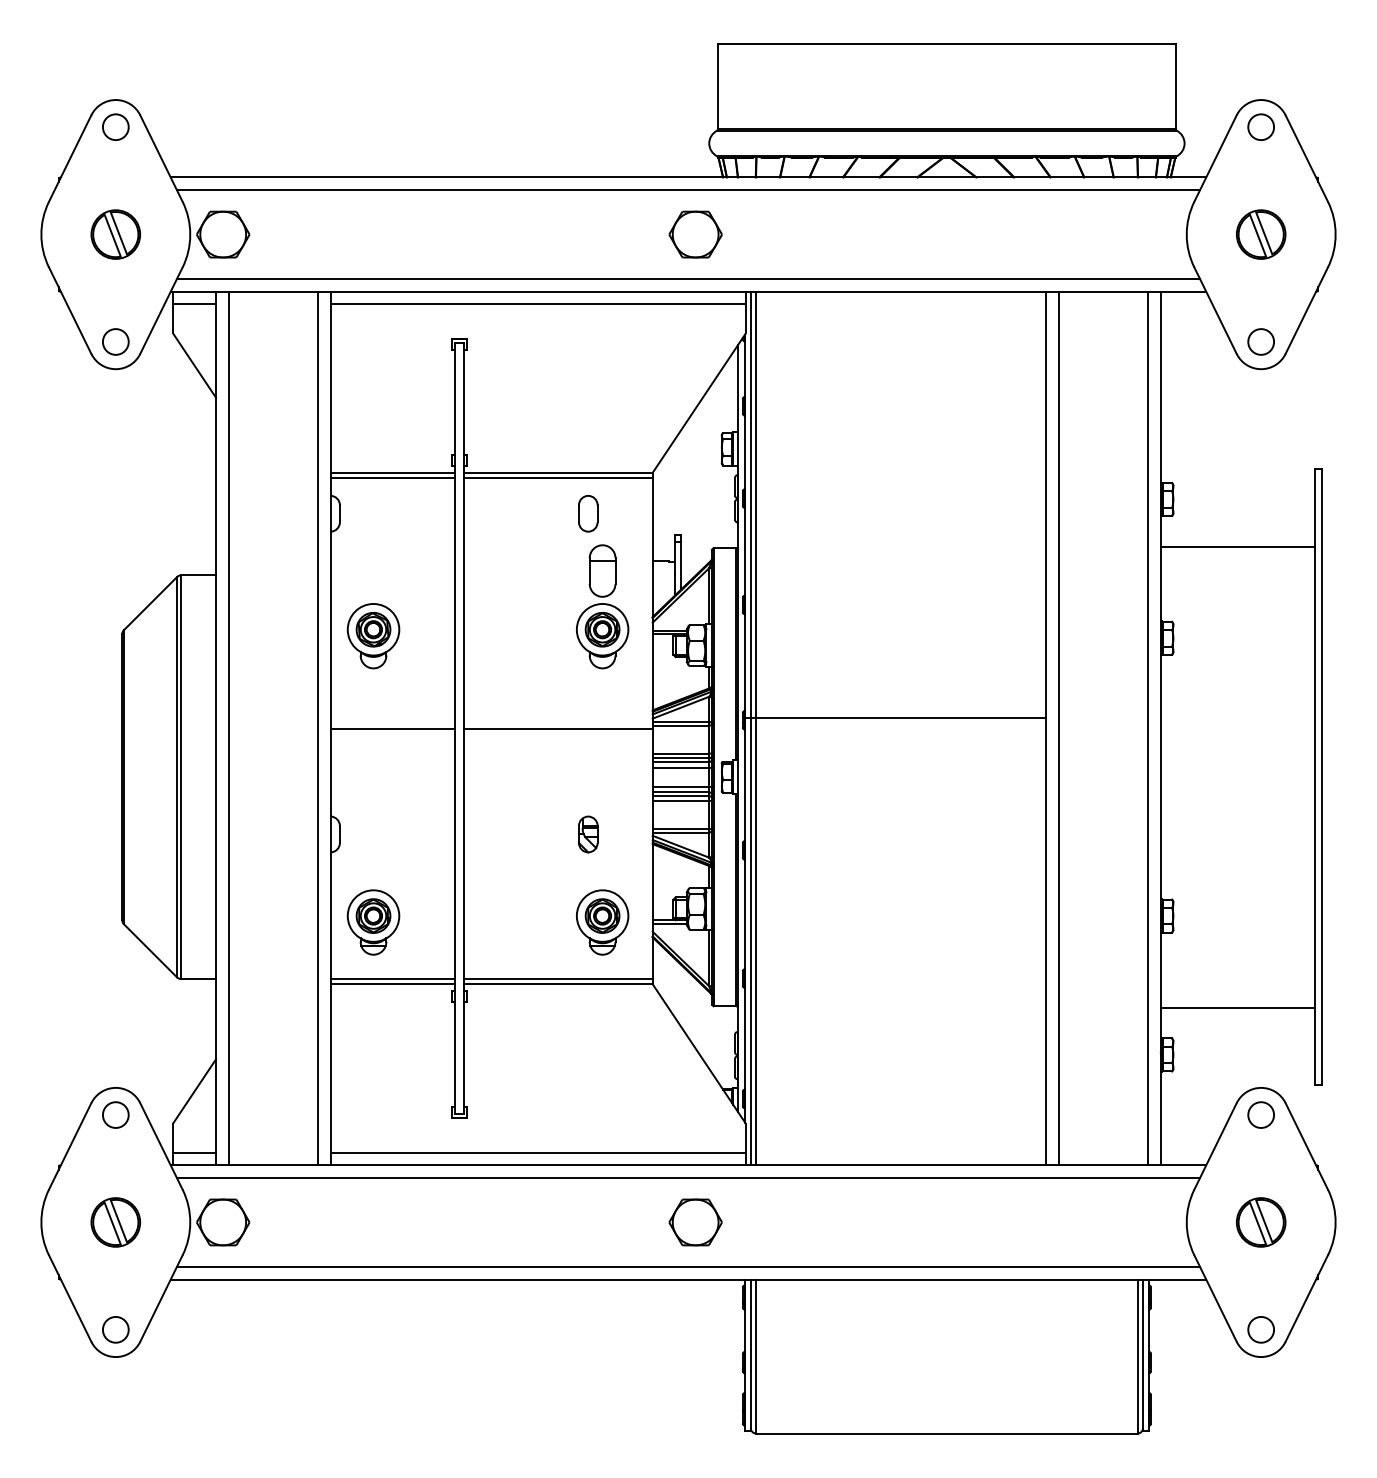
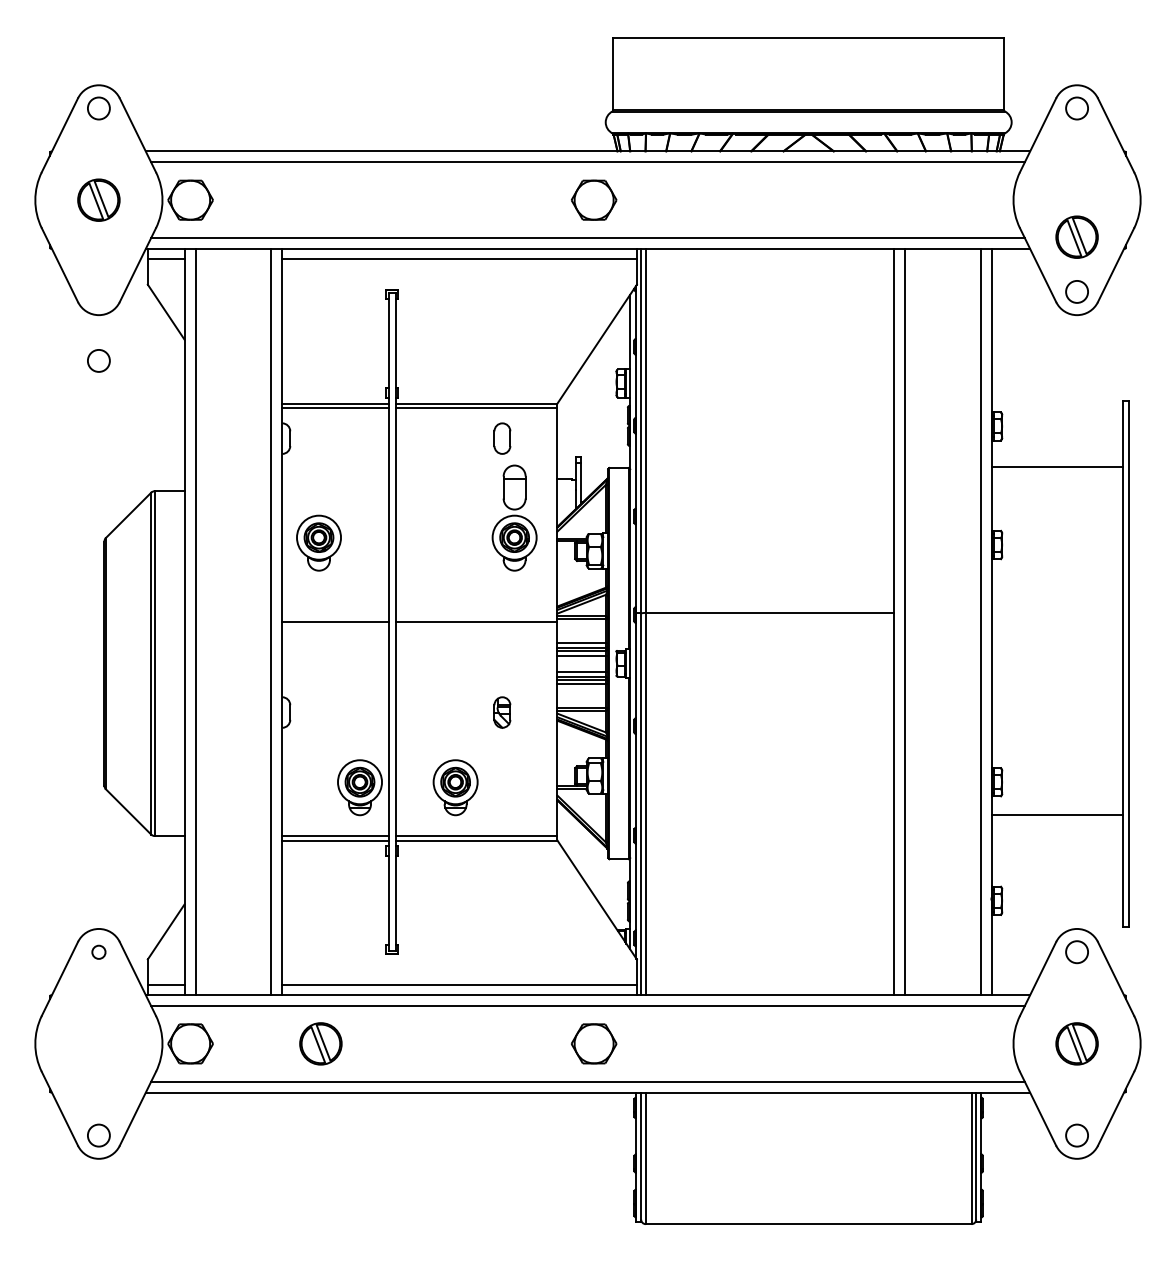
part: (1260, 233) -> (1076, 236), moved
circle: (115, 341) -> (98, 360), moved
part: (372, 922) -> (359, 787), moved
part: (602, 922) -> (455, 787), moved
line: (1237, 1007) -> (1056, 815), moved
circle: (115, 1115) -> (98, 952), size x0.6
part: (115, 1221) -> (320, 1043), moved

